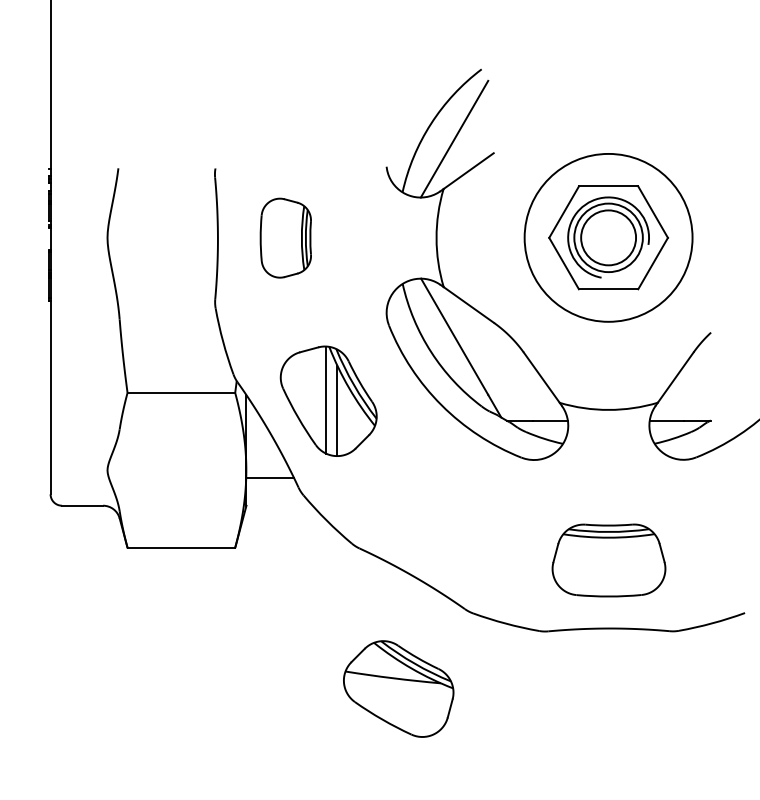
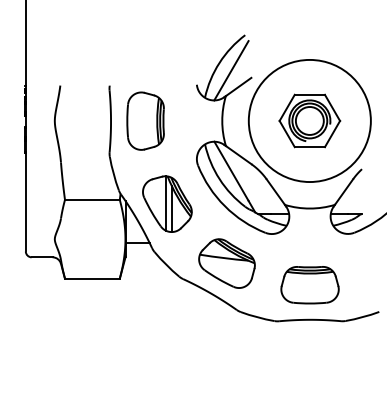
part: (285, 236) -> (145, 120), size x1.43
circle: (607, 236) -> (309, 120), size x1.43
part: (397, 688) -> (226, 263), moved

